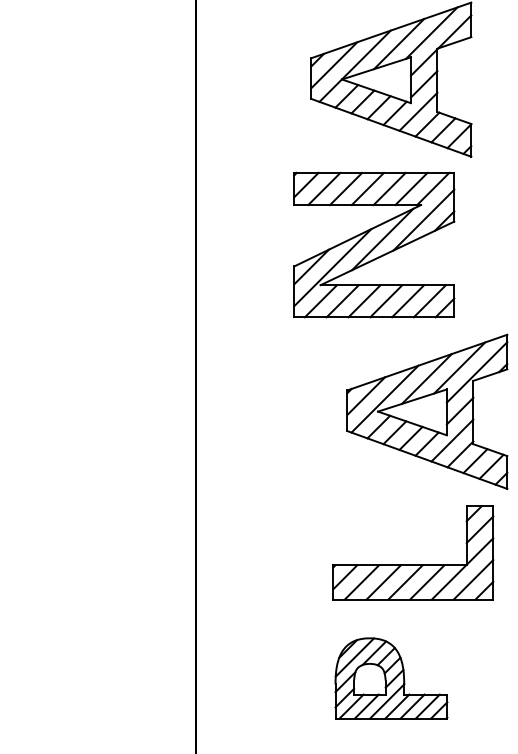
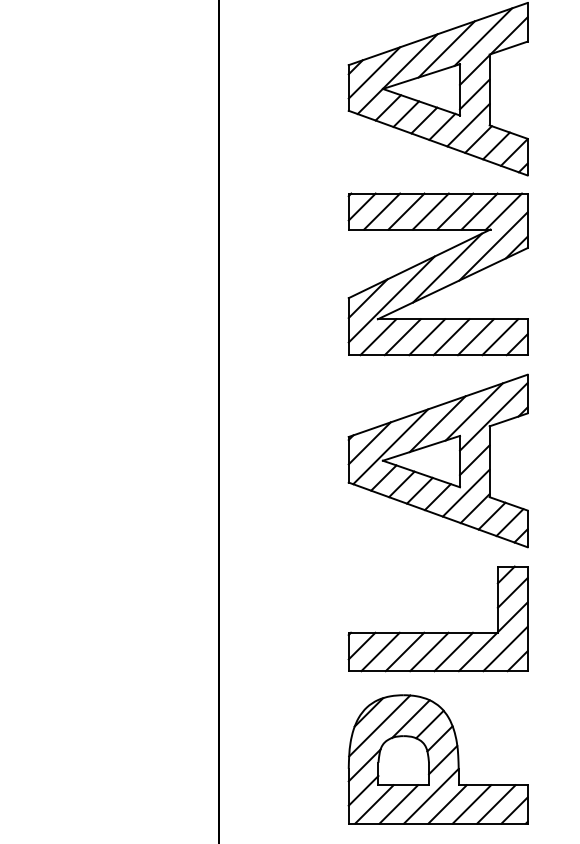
part: (374, 244) -> (438, 273), moved
part: (427, 411) -> (438, 460), moved
part: (413, 564) -> (438, 631), moved
part: (391, 678) -> (438, 759), size x1.43

